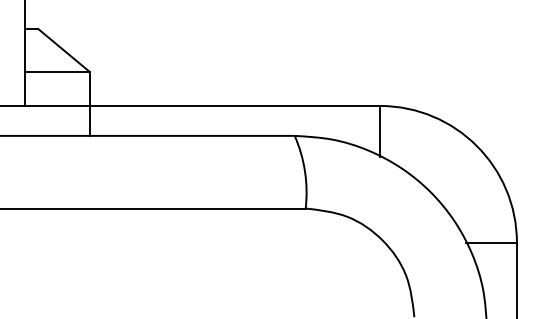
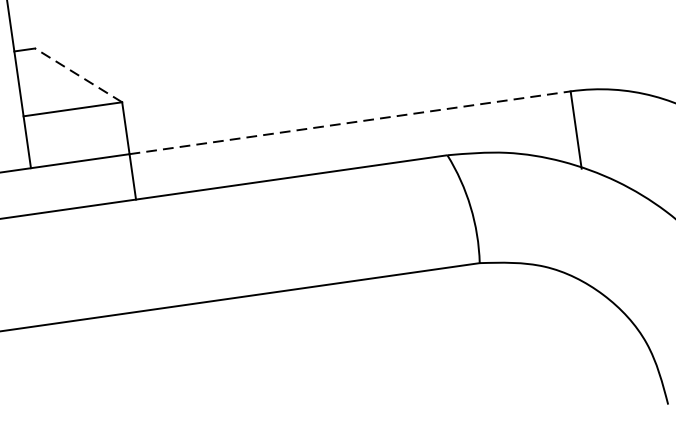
line: (63, 50) -> (77, 75), solid -> dashed
line: (235, 105) -> (350, 121), solid -> dashed

